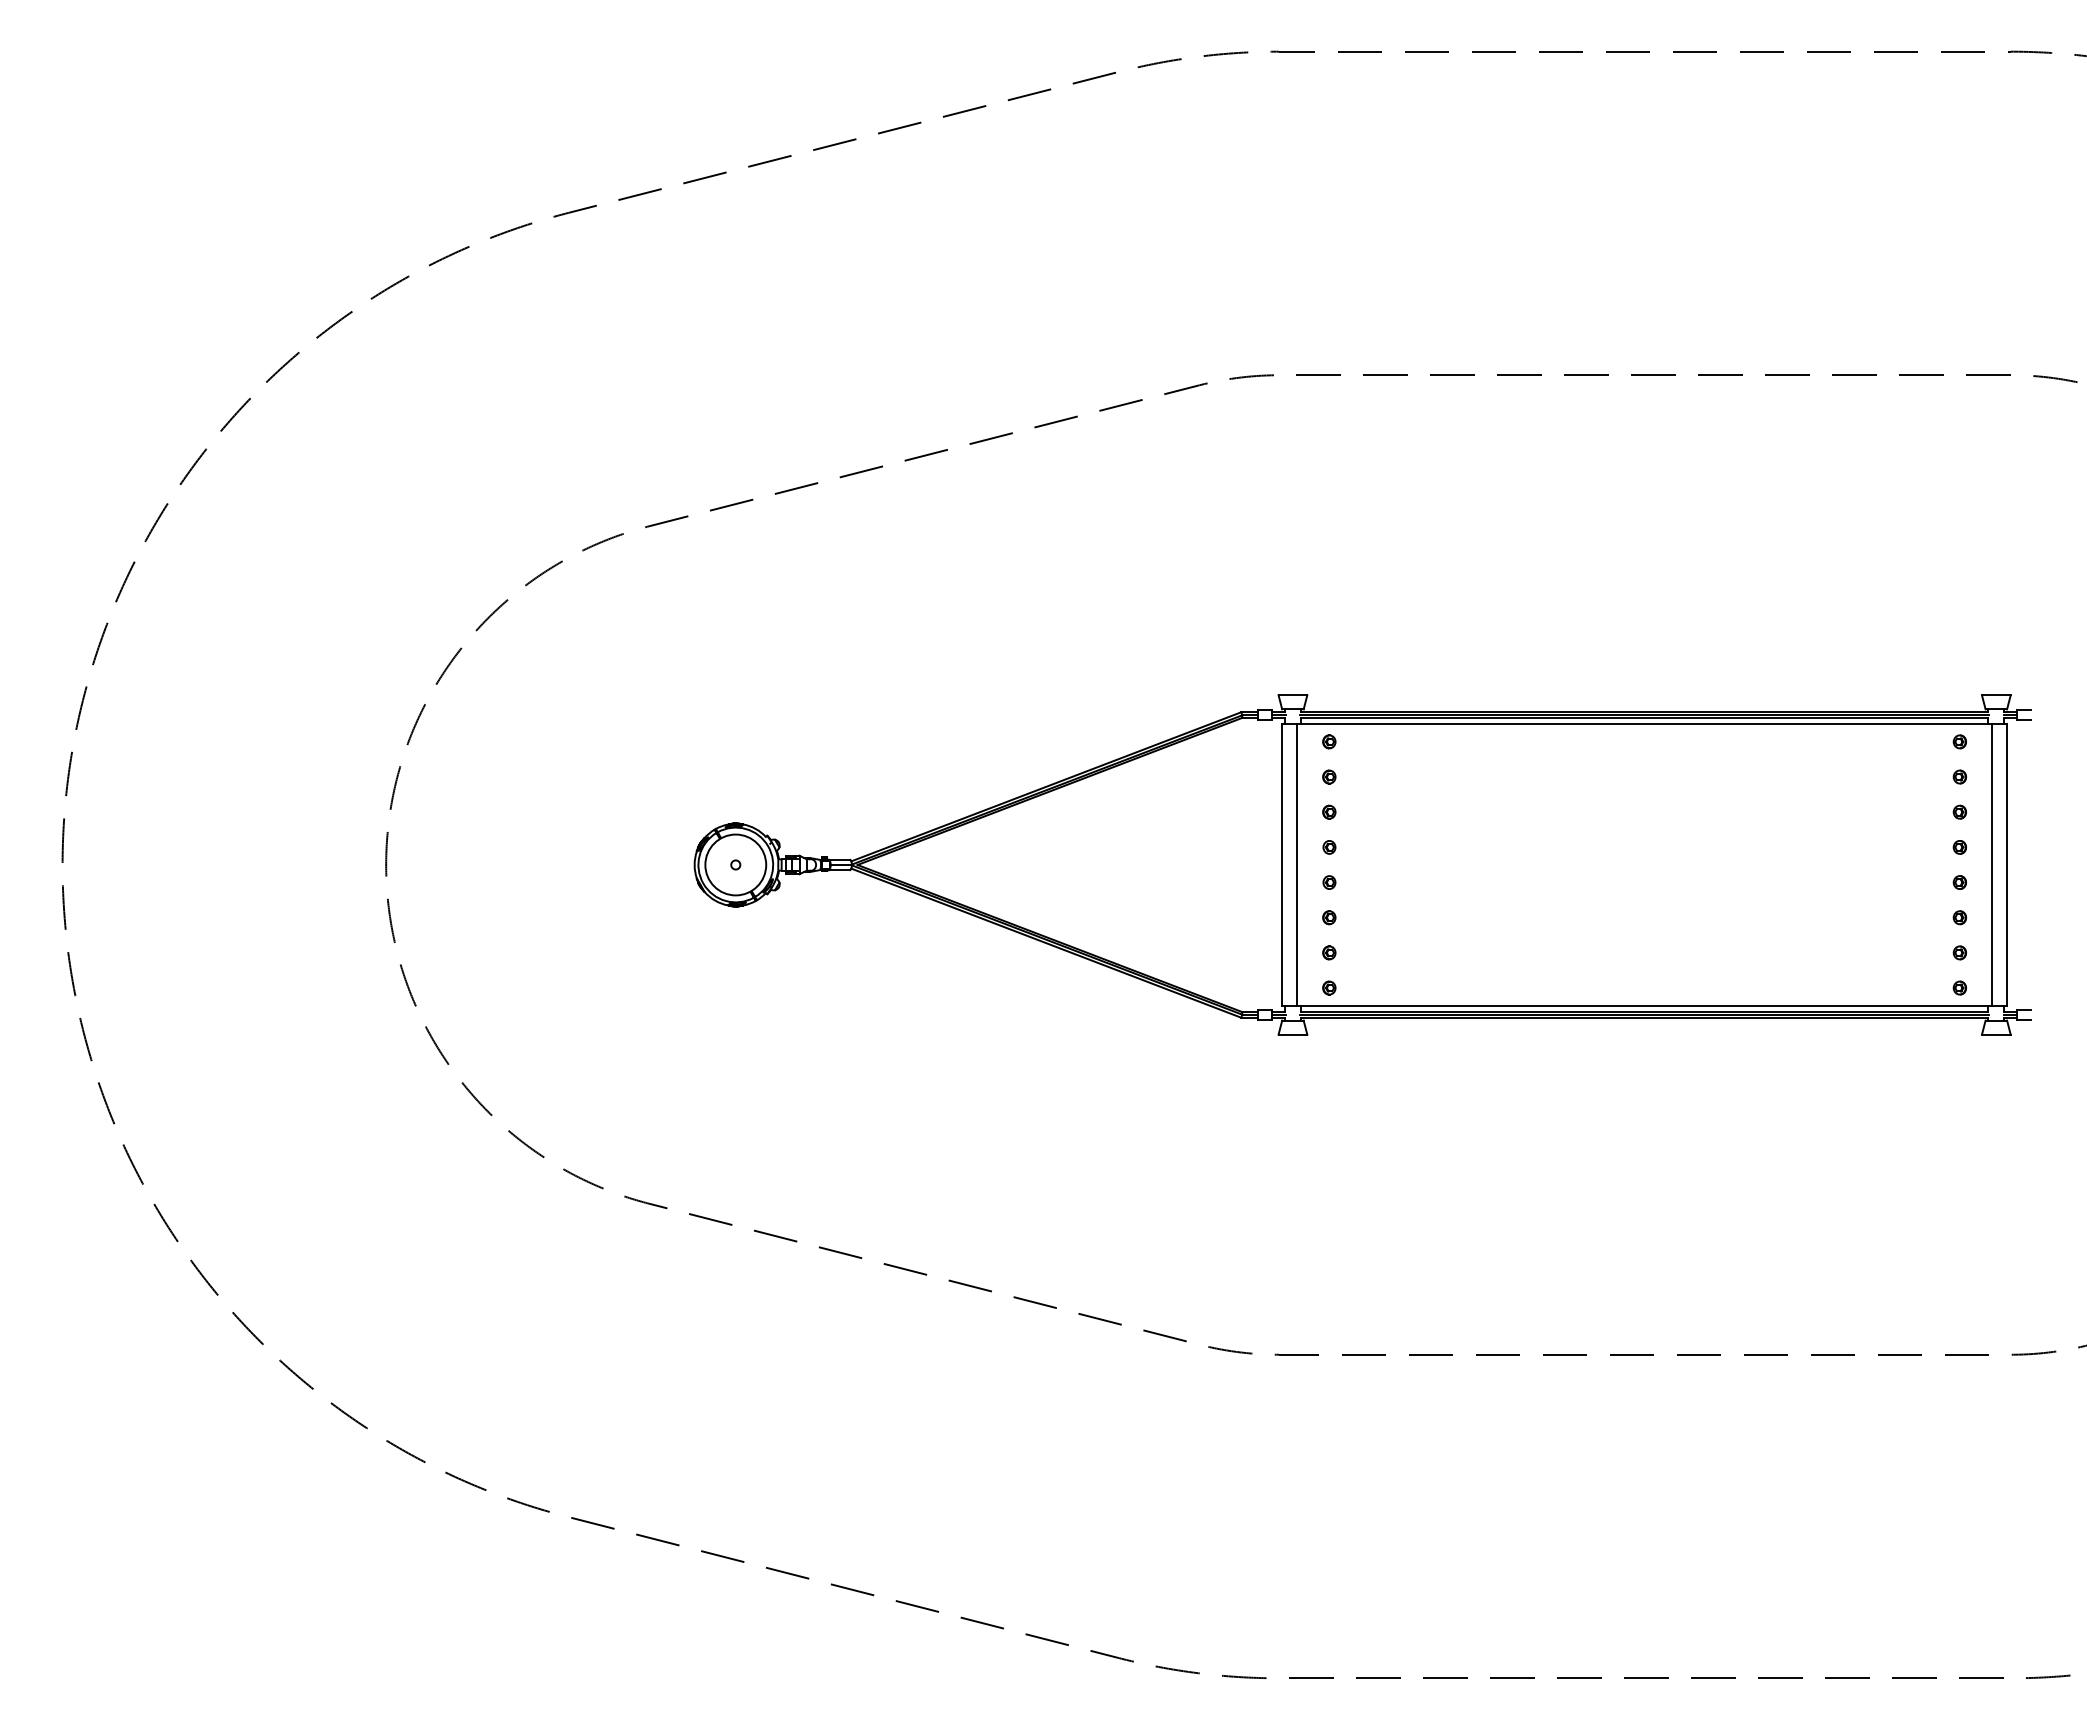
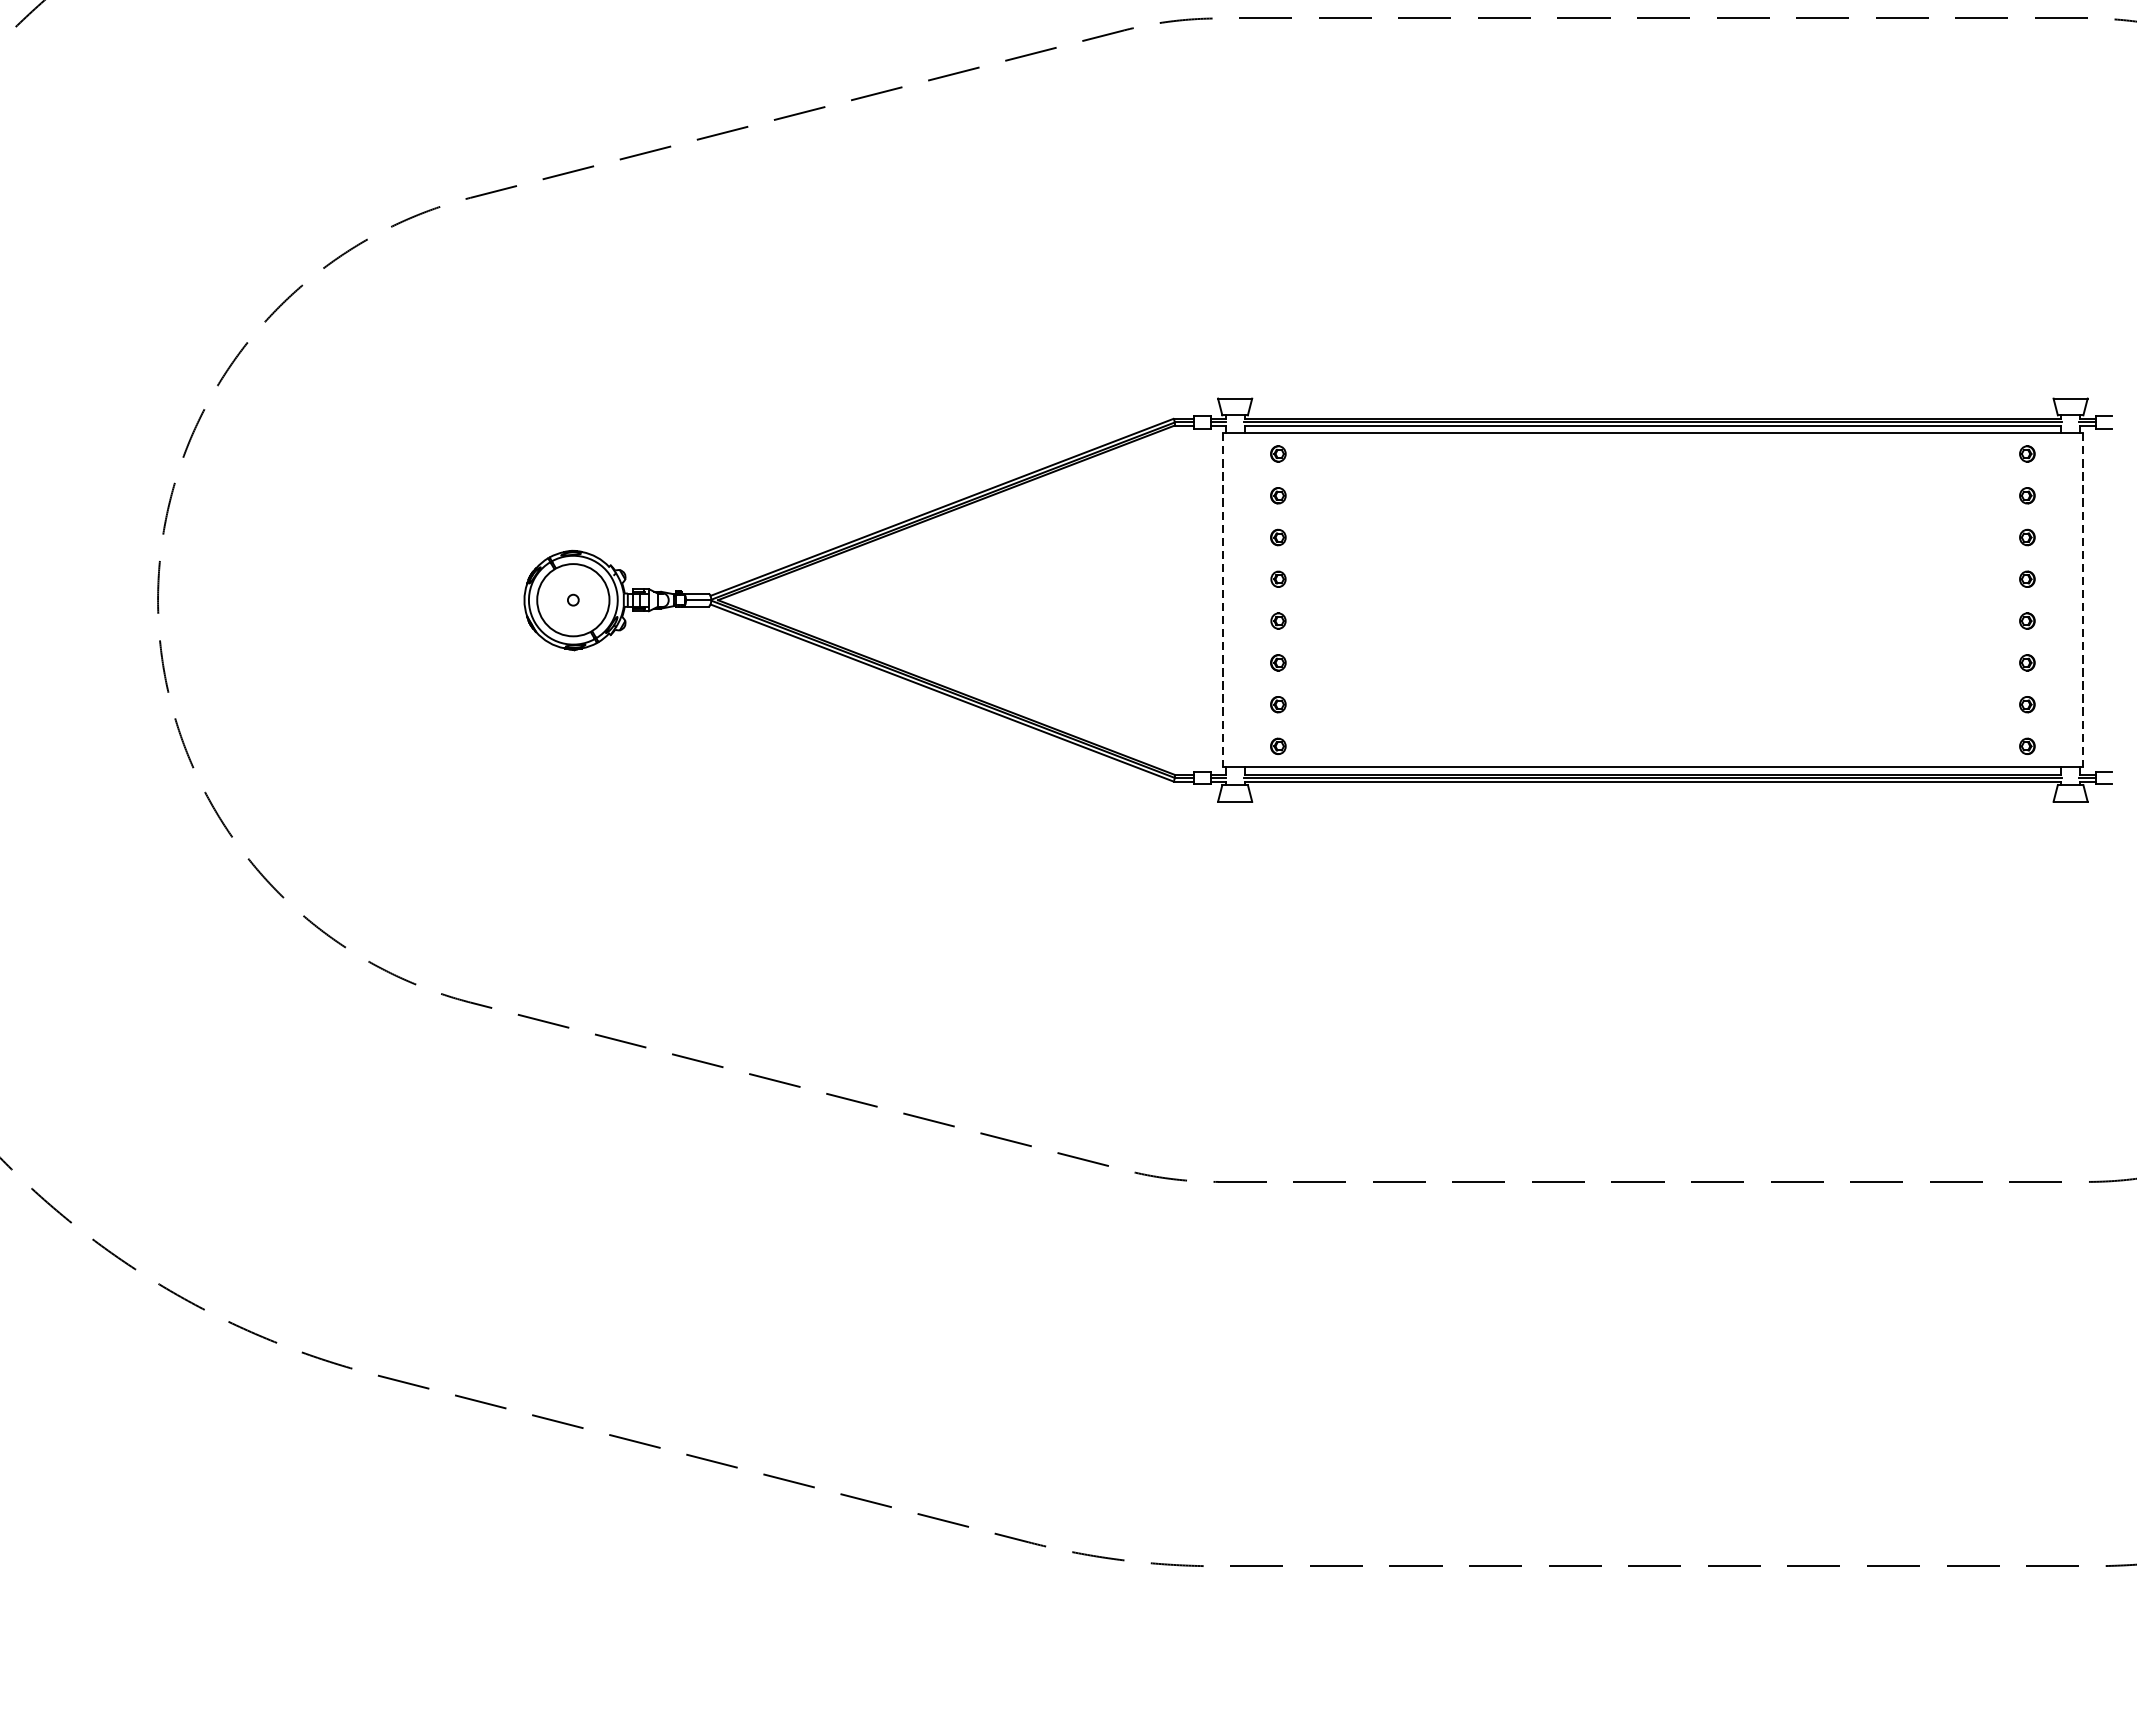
line: (1282, 864) -> (1222, 599), solid -> dashed
line: (1297, 864) -> (1240, 599), removed
line: (1992, 864) -> (2066, 599), removed
line: (2006, 864) -> (2082, 599), solid -> dashed

